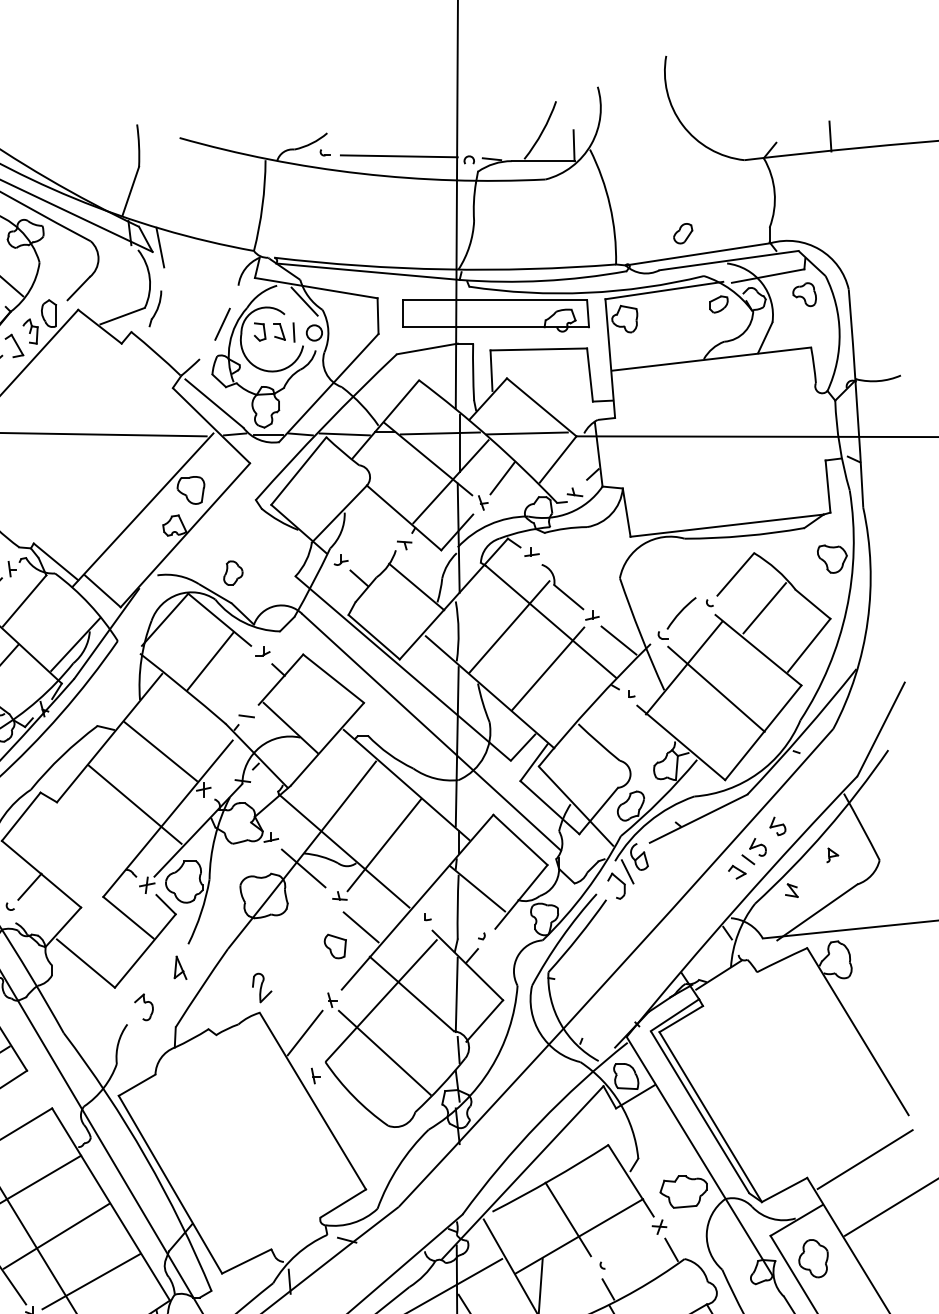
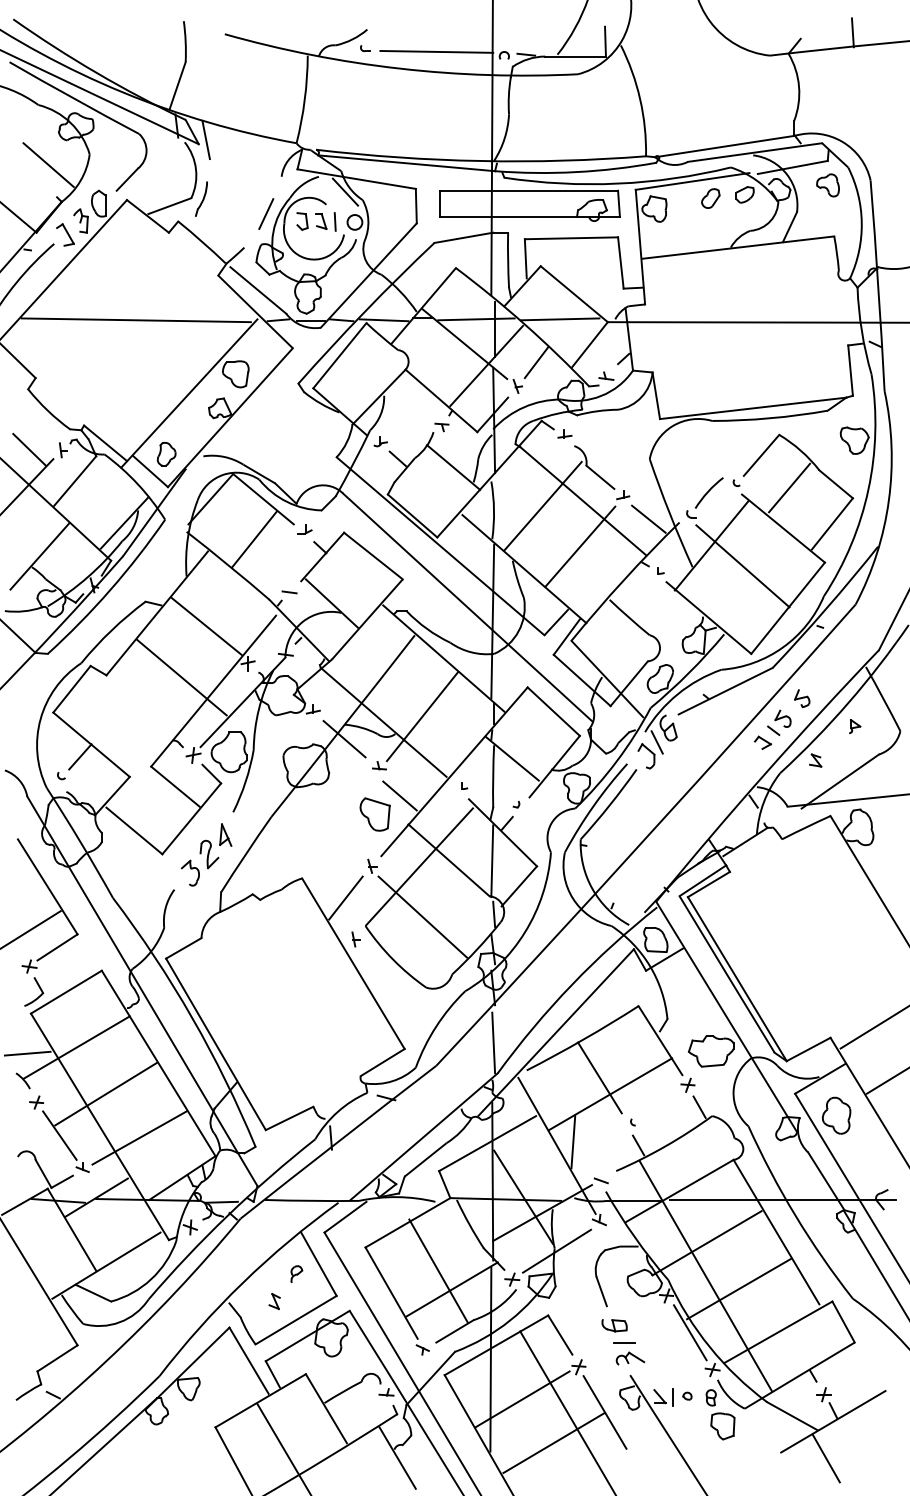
part: (682, 233) -> (710, 198), moved
part: (233, 573) -> (166, 454), moved
part: (334, 946) -> (374, 814), size x1.43
part: (262, 987) -> (209, 854), moved
line: (458, 1182) -> (493, 1042), added

